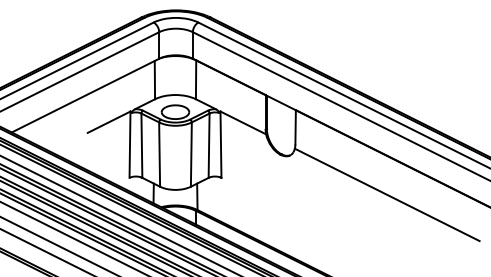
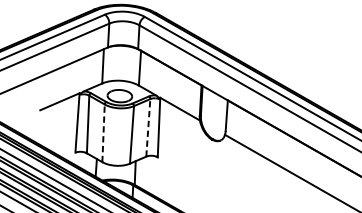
line: (209, 145) -> (148, 127), solid -> dashed
line: (159, 154) -> (103, 133), solid -> dashed

